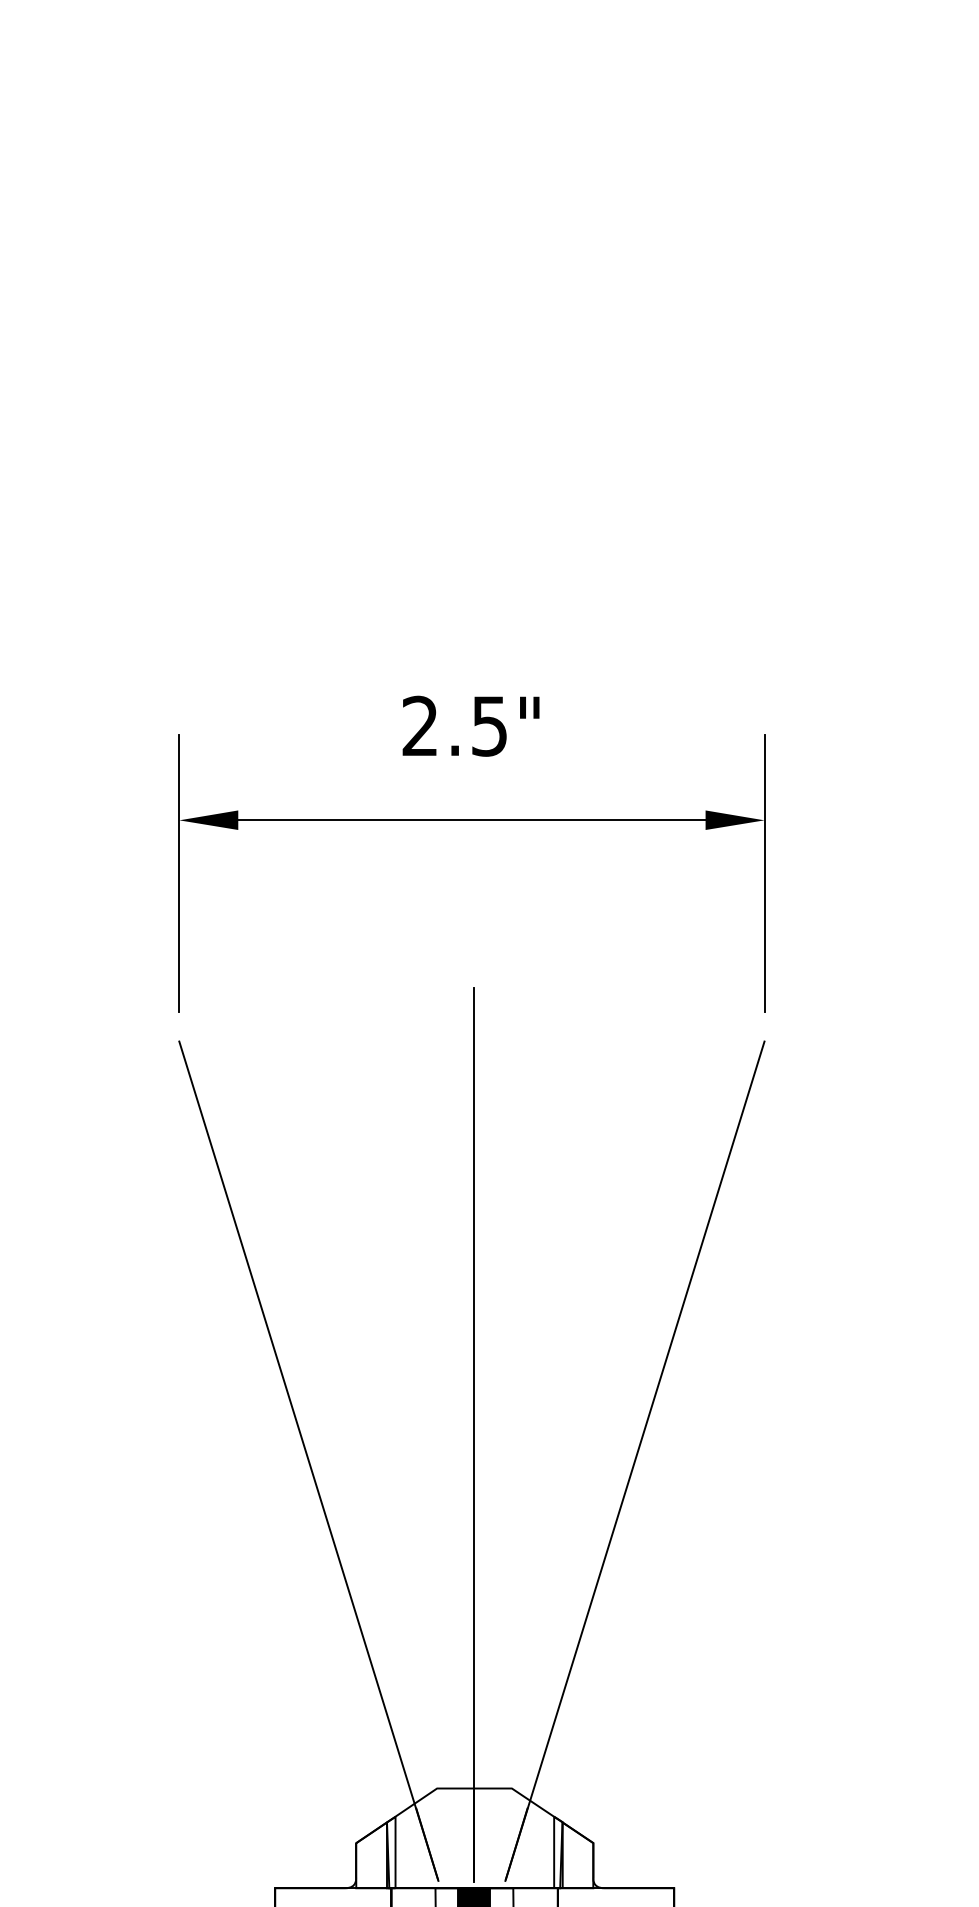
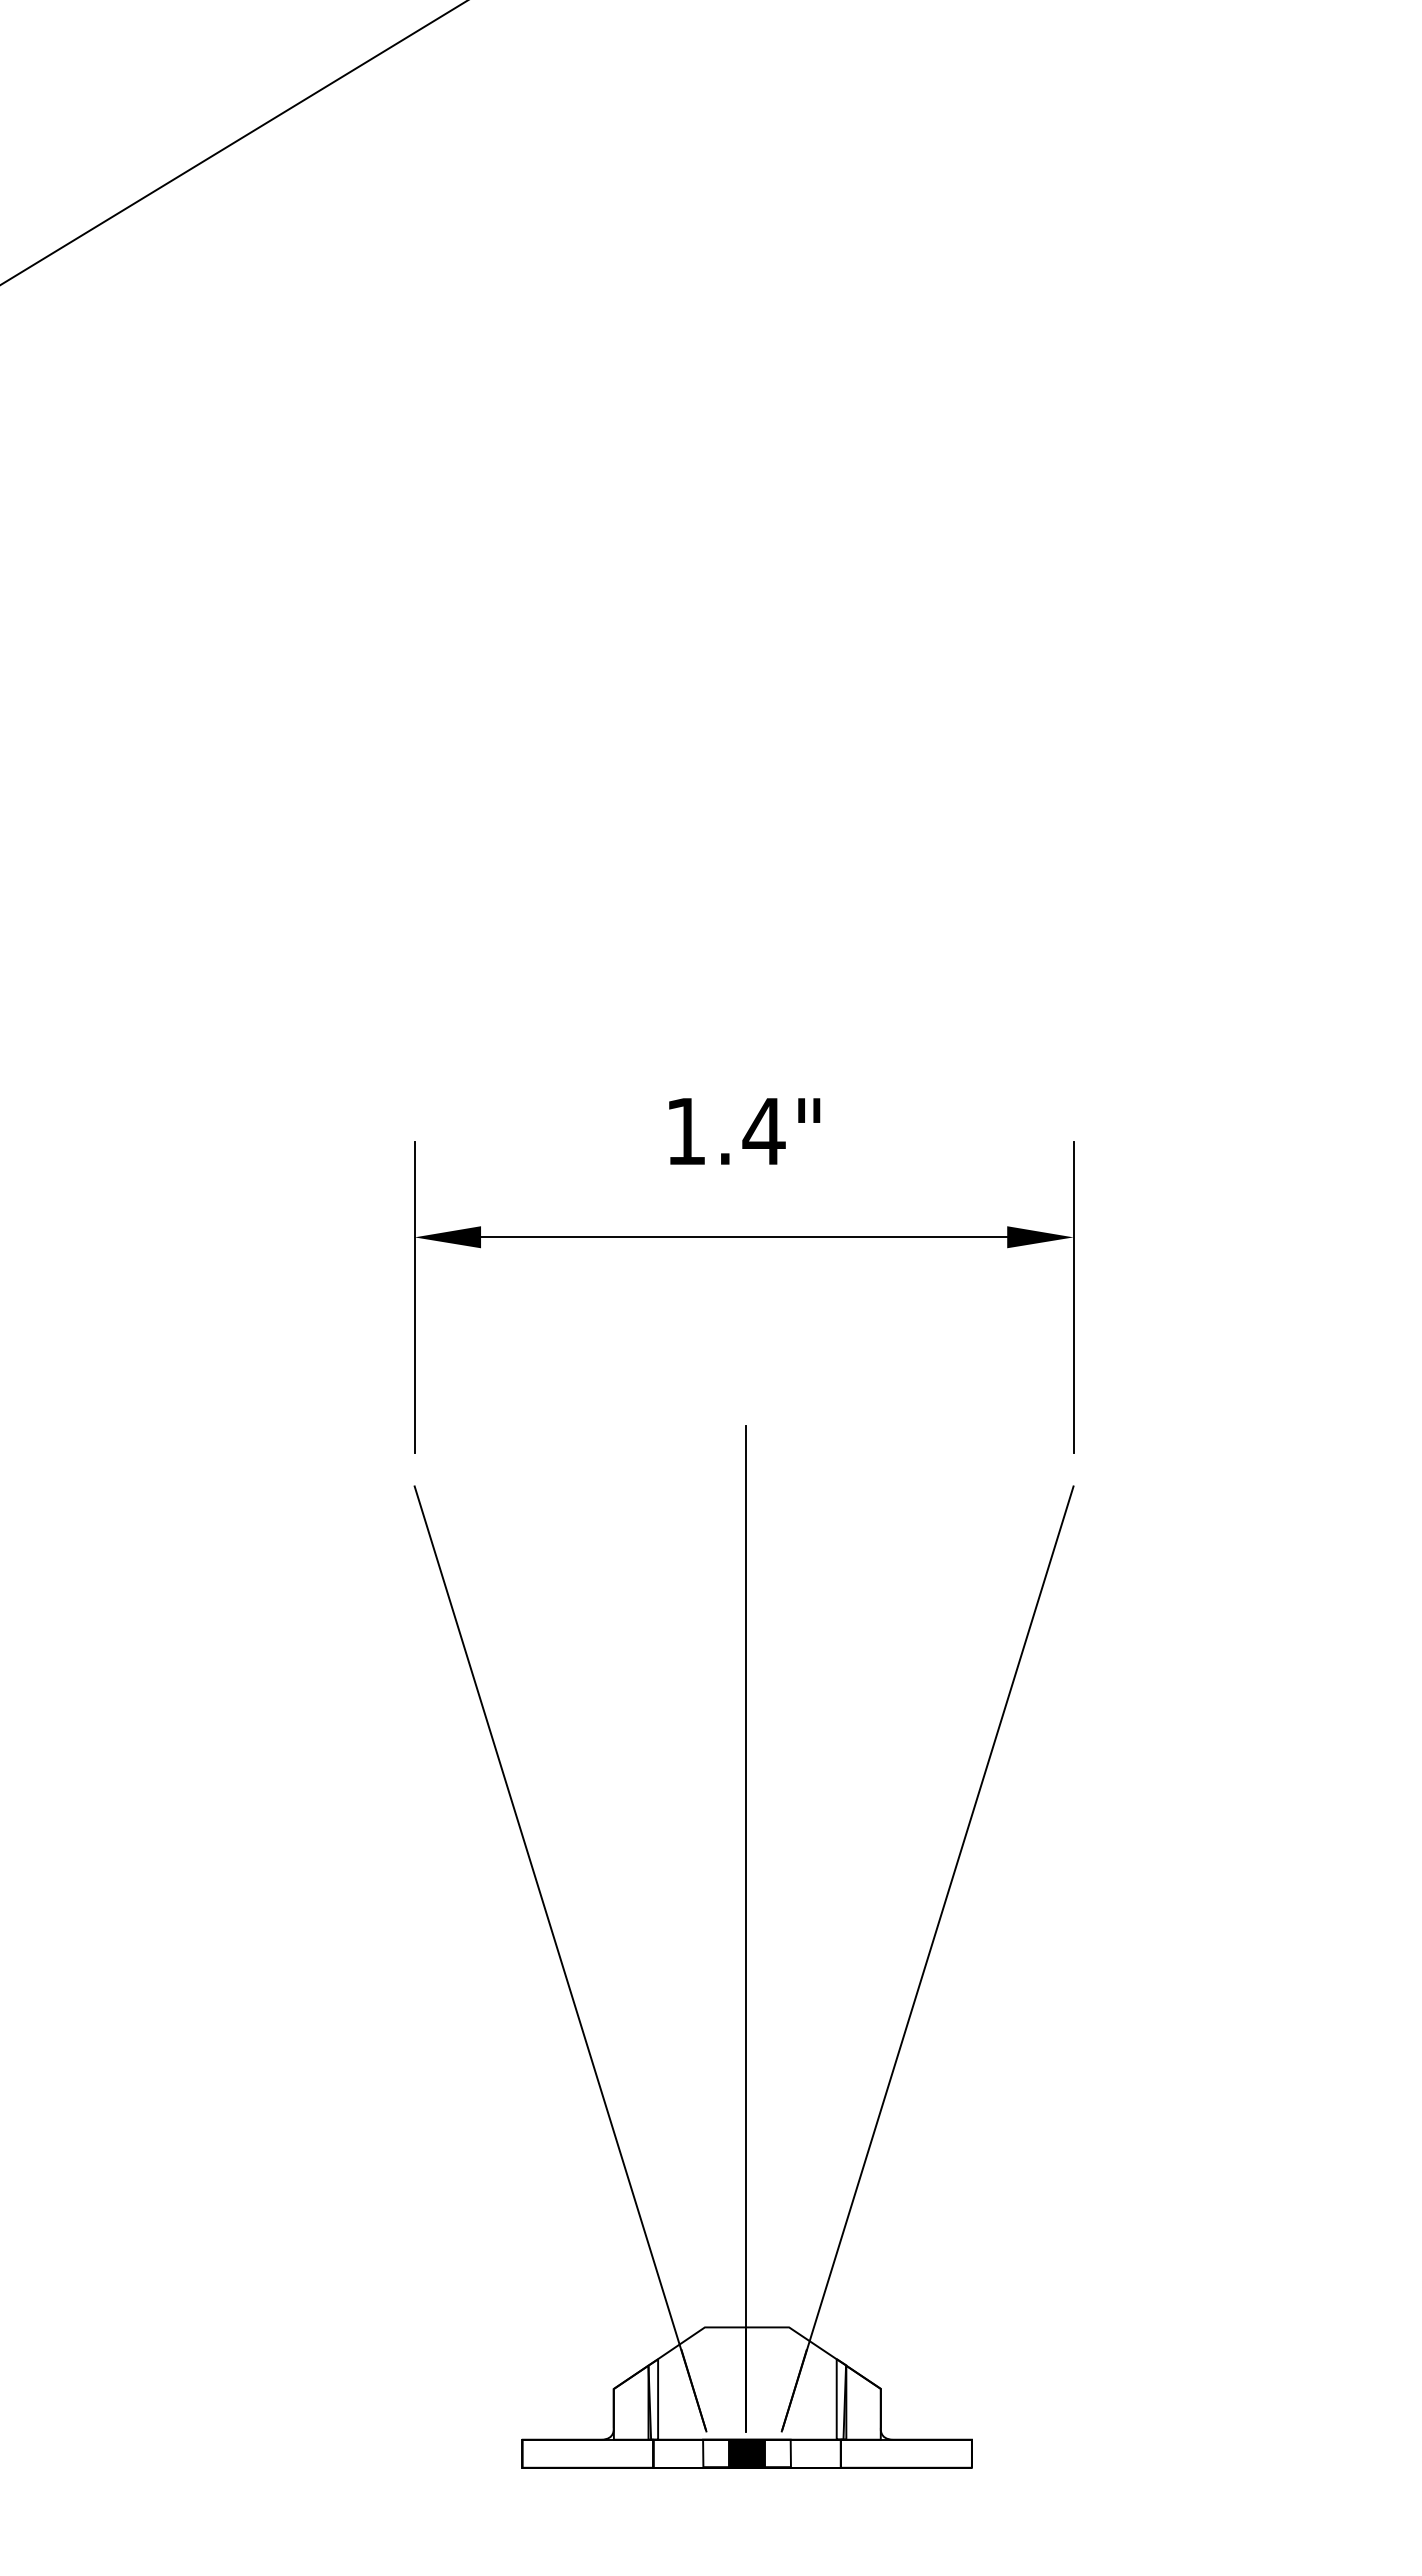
text: (455, 726) -> (725, 1131), 2.5" -> 1.4"

